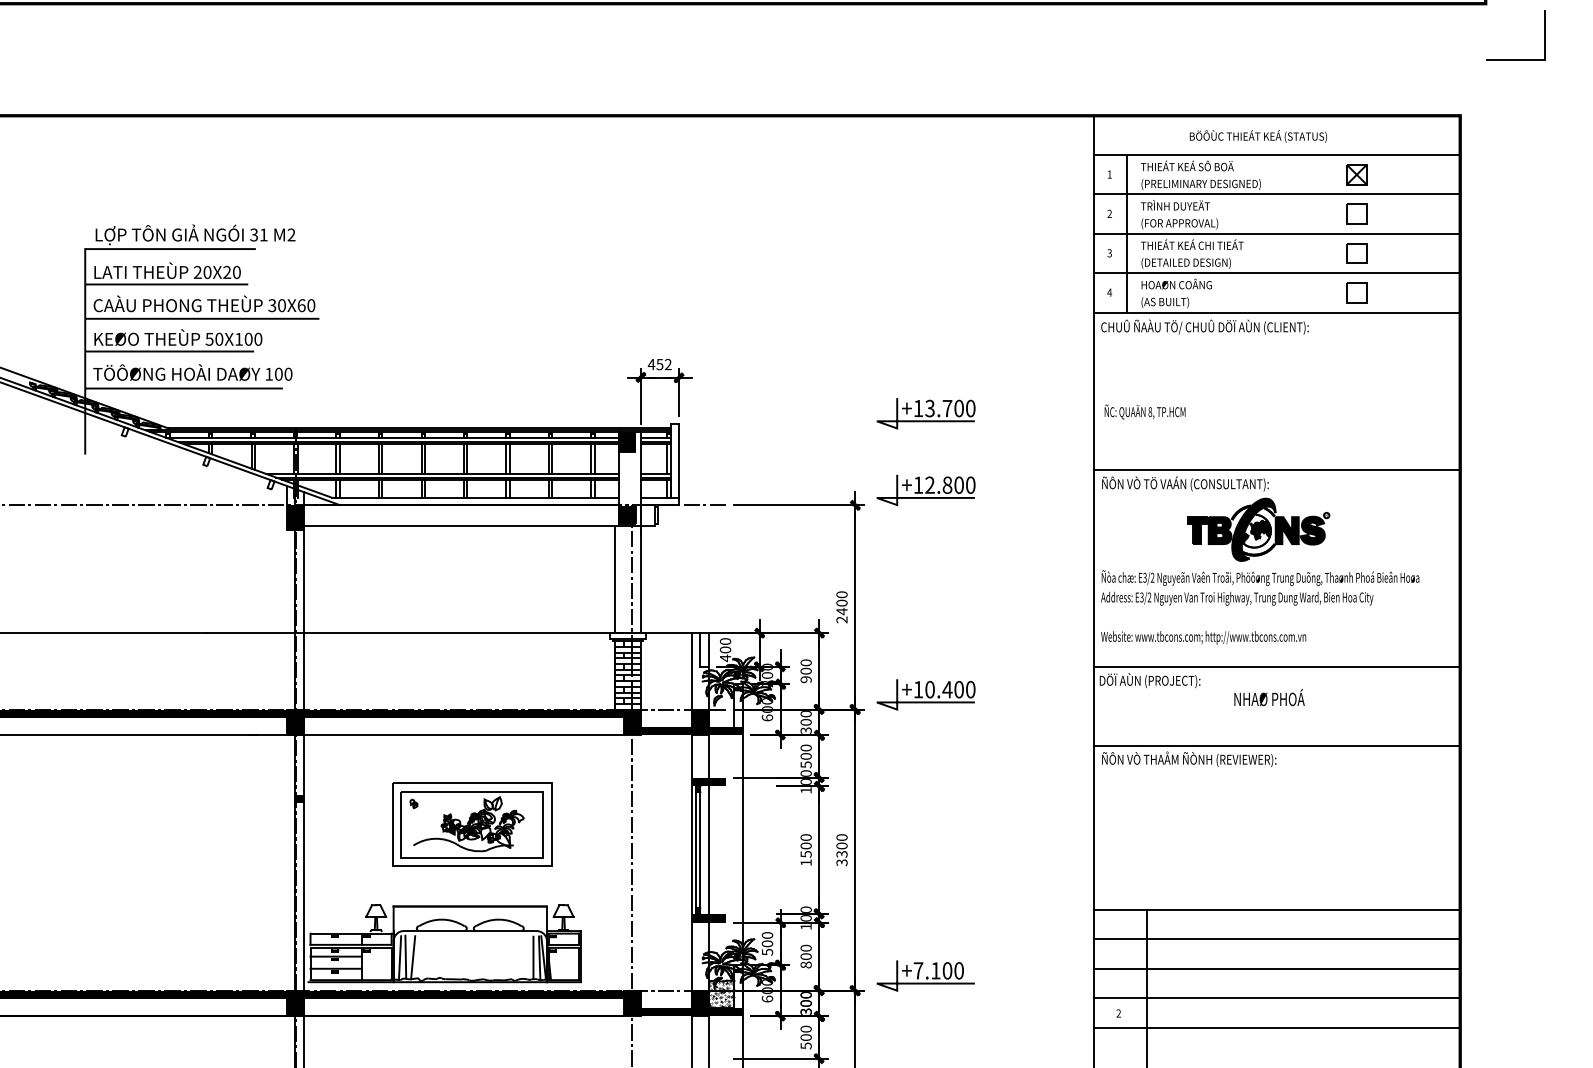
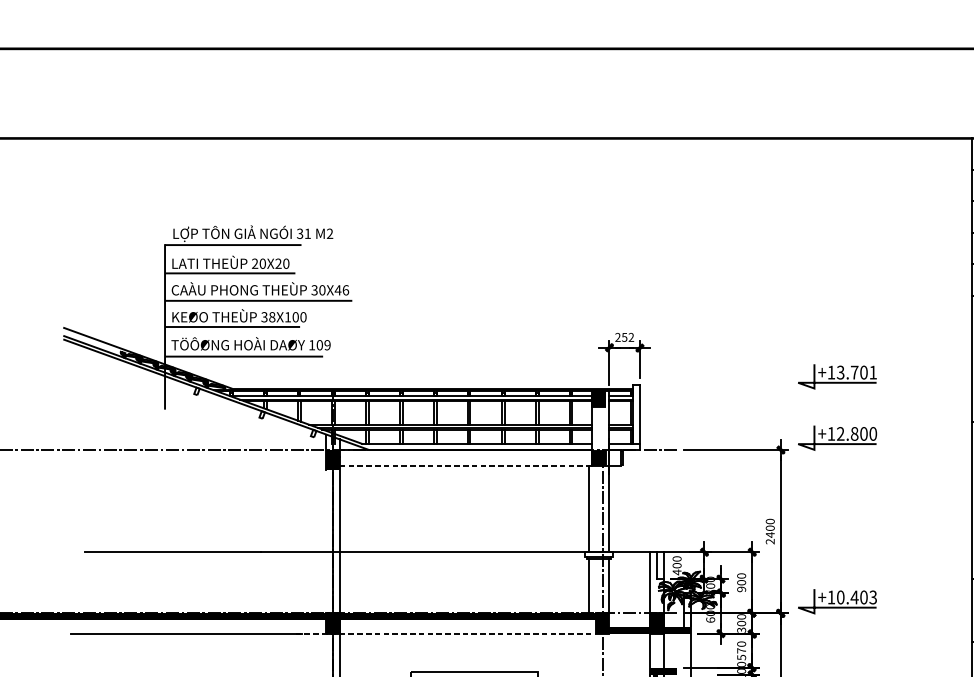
text: (306, 305) -> (341, 290), 30X60 -> 30X46
text: (214, 338) -> (268, 316), 50X100 -> 38X100
text: (651, 364) -> (617, 337), 452 -> 252
text: (288, 374) -> (327, 345), 100 -> 109
text: (970, 408) -> (873, 372), +13.700 -> +13.701
line: (459, 525) -> (464, 466), solid -> dashed
hatch: (627, 675) -> (598, 586), removed
text: (970, 689) -> (873, 597), +10.400 -> +10.403
line: (436, 735) -> (445, 634), solid -> dashed
text: (805, 756) -> (741, 650), 500 -> 570

